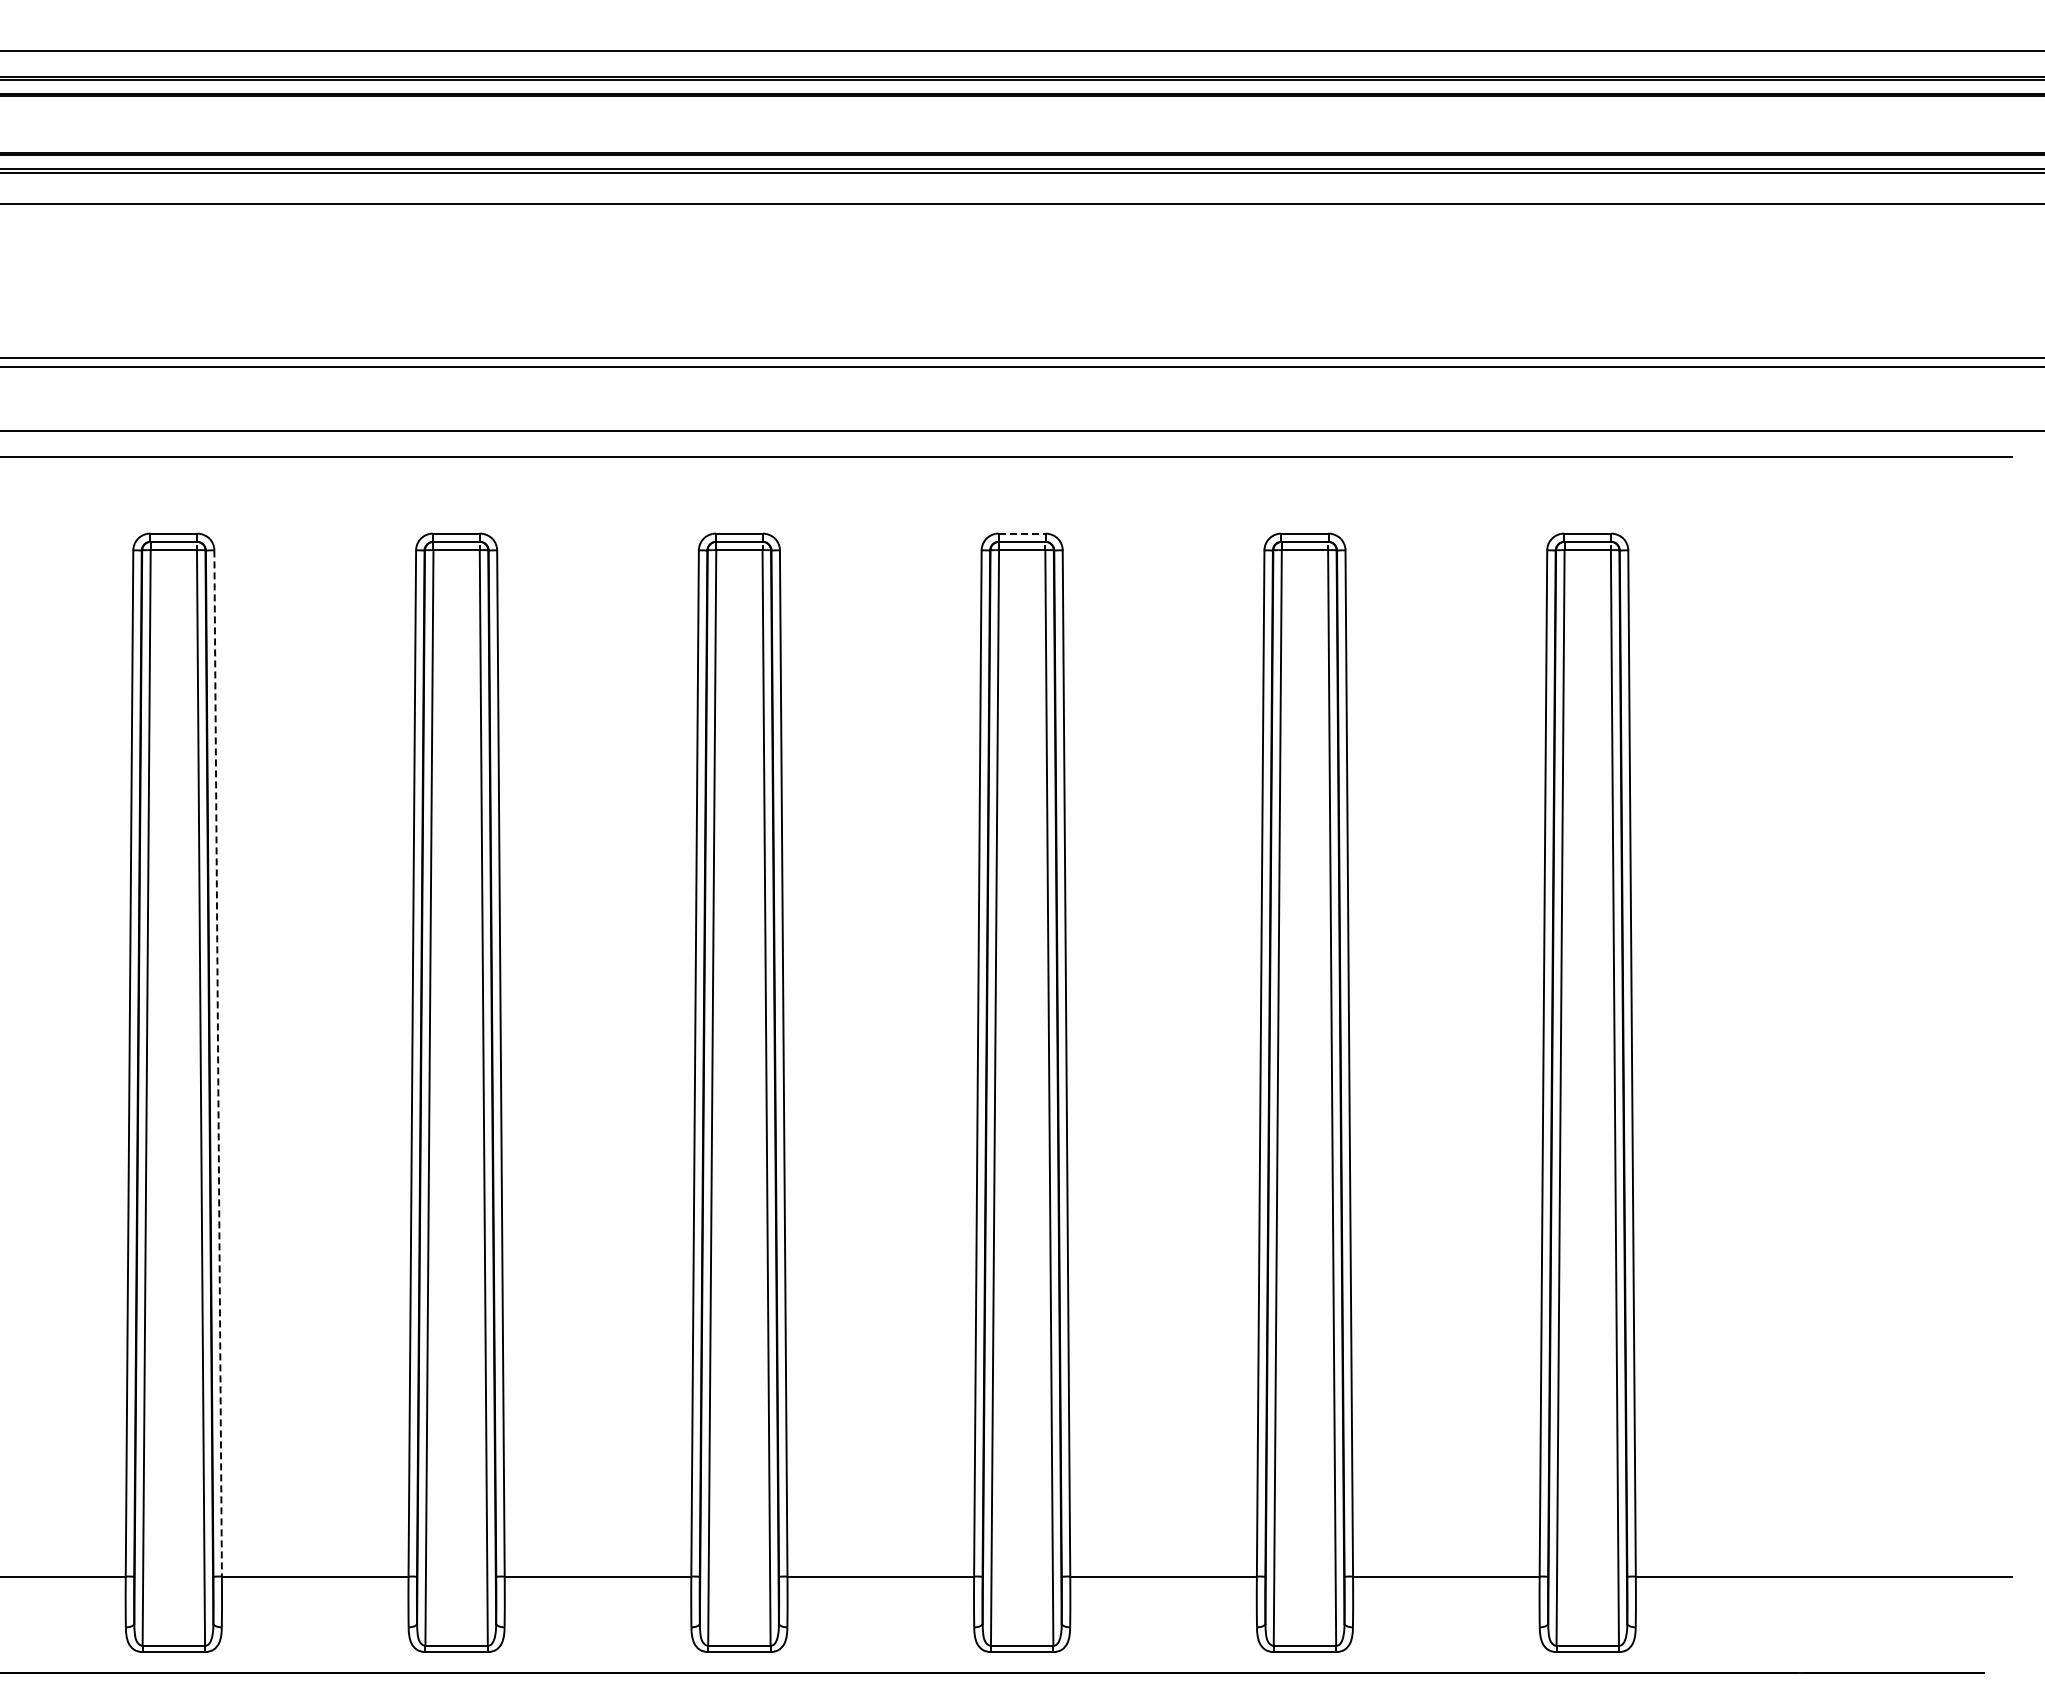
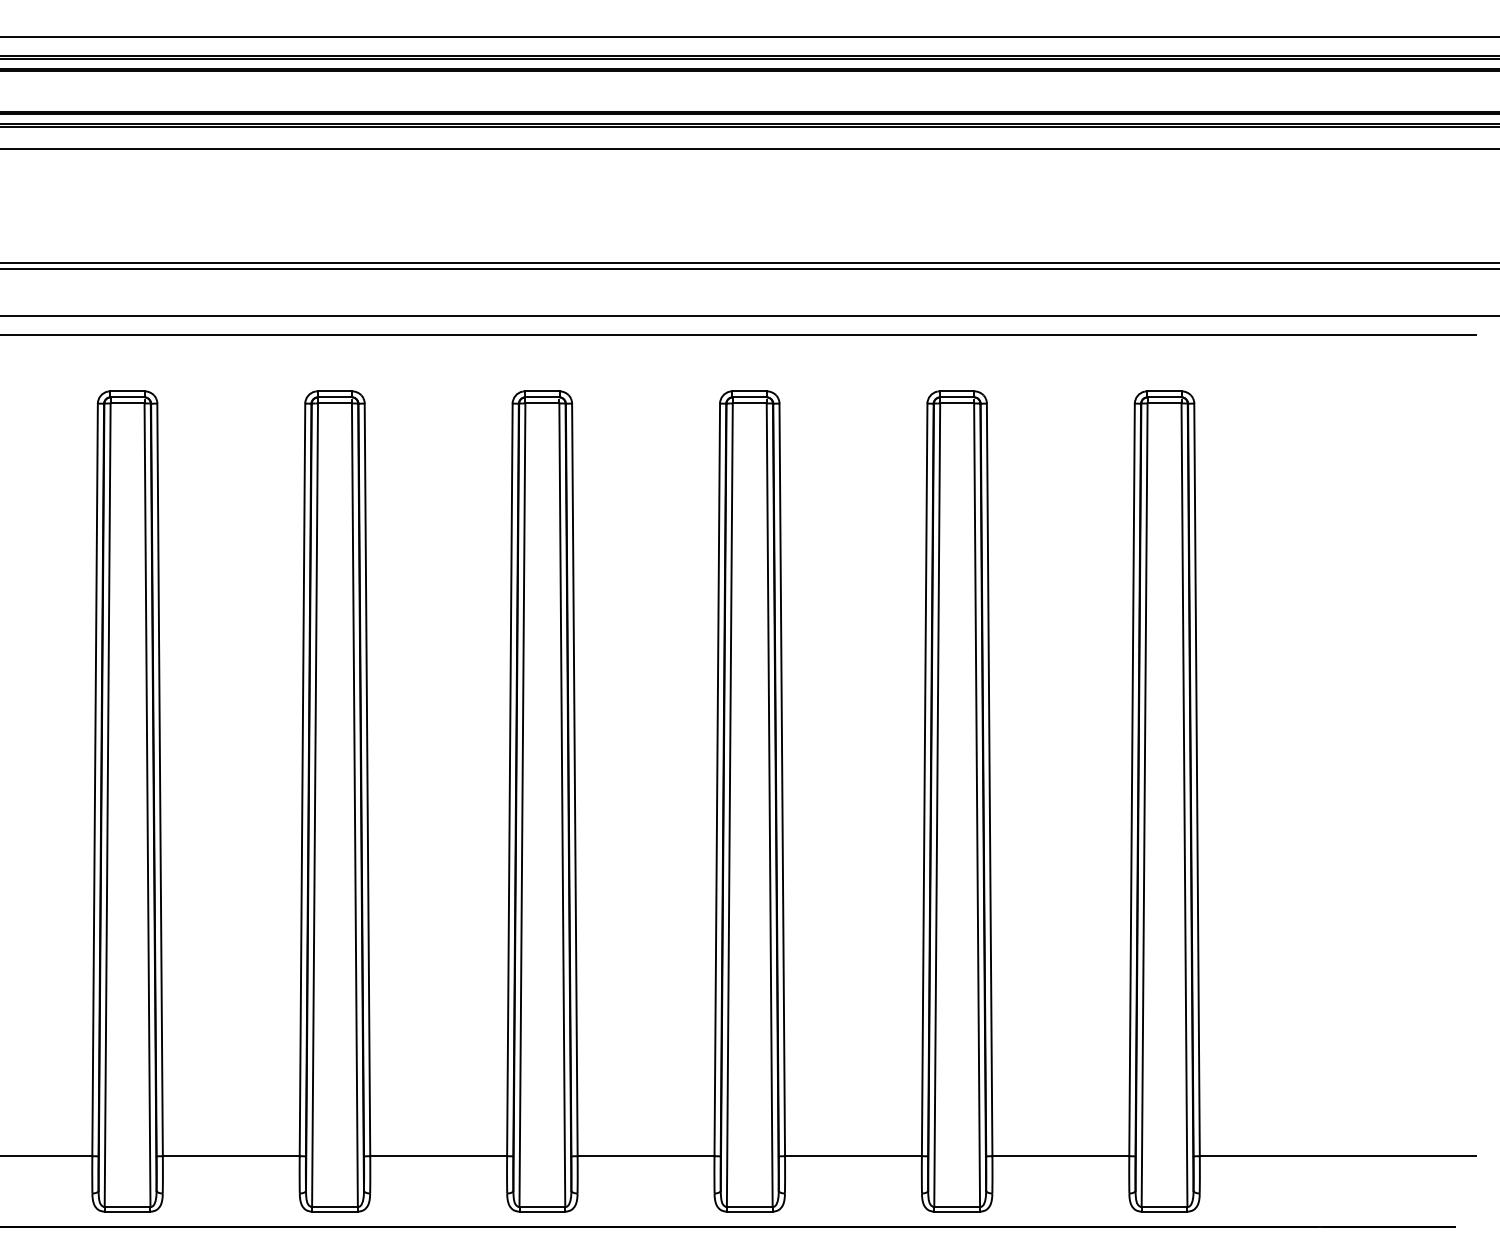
line: (1022, 533) -> (750, 391), dashed -> solid
line: (218, 1064) -> (160, 780), dashed -> solid

